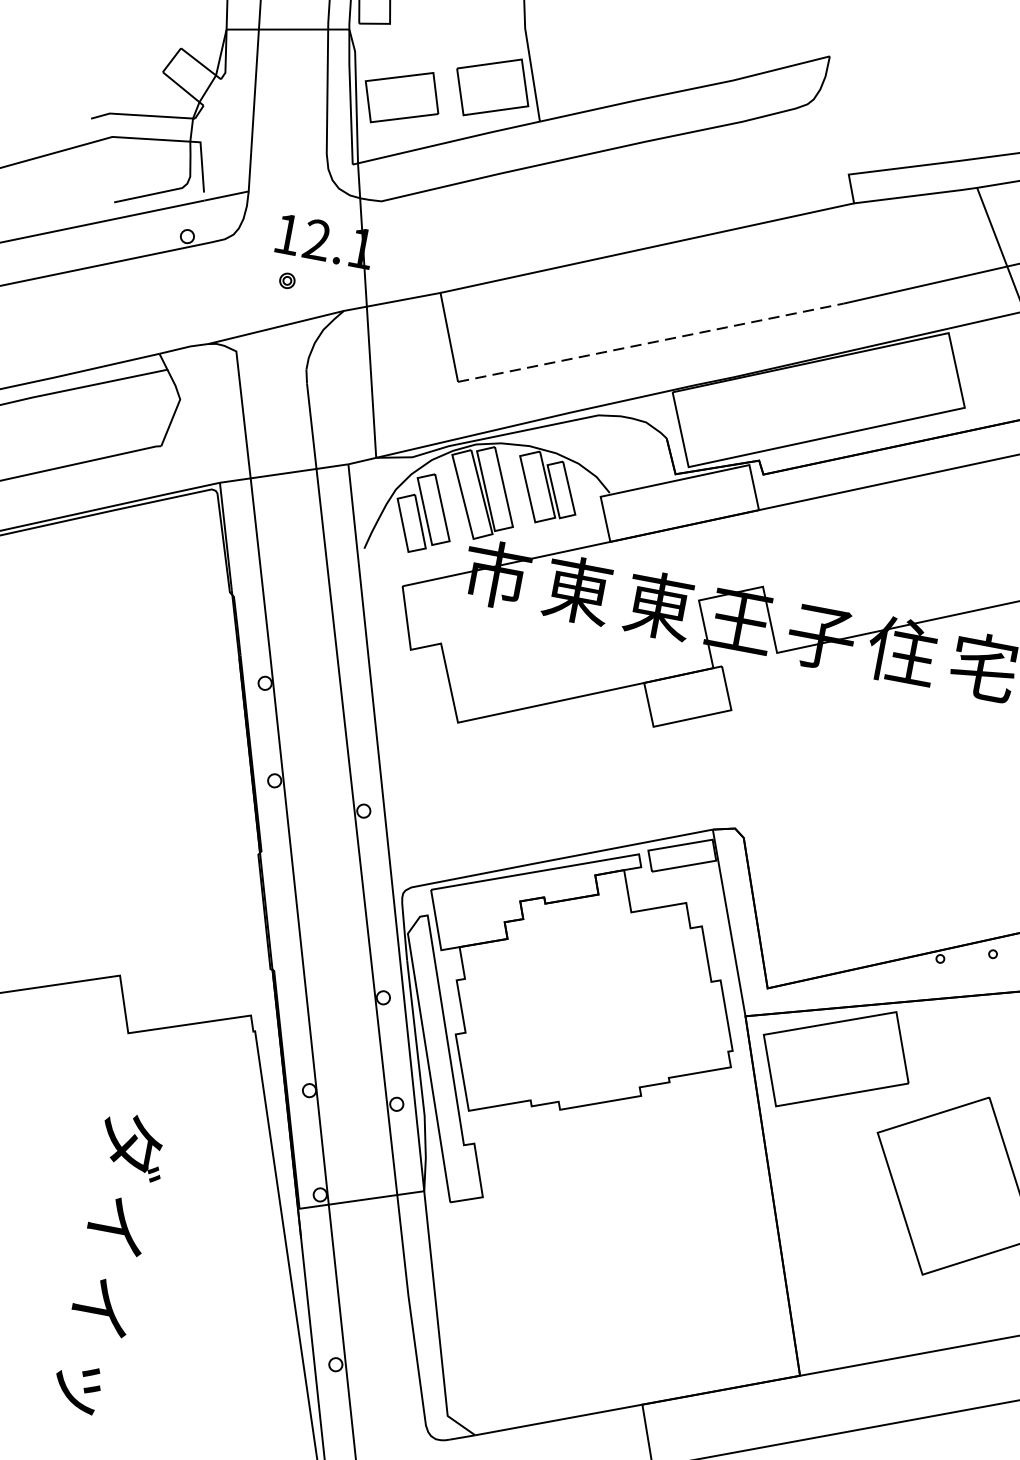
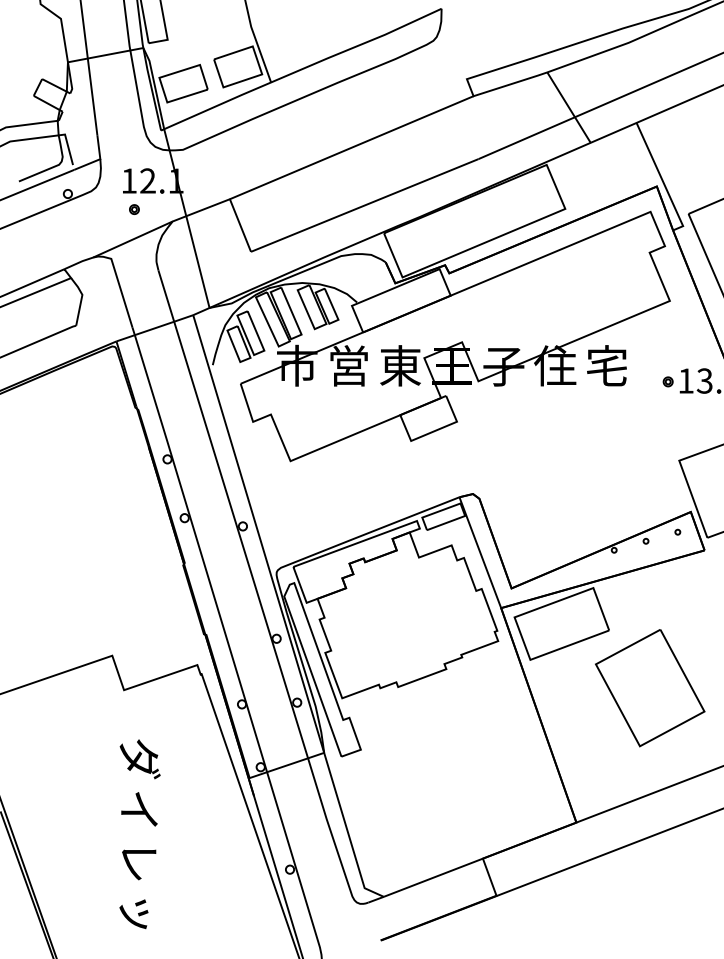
line: (650, 342) -> (364, 205), dashed -> solid
text: (577, 589) -> (348, 365), 東 -> 営
text: (101, 1307) -> (139, 861), イ -> レ

